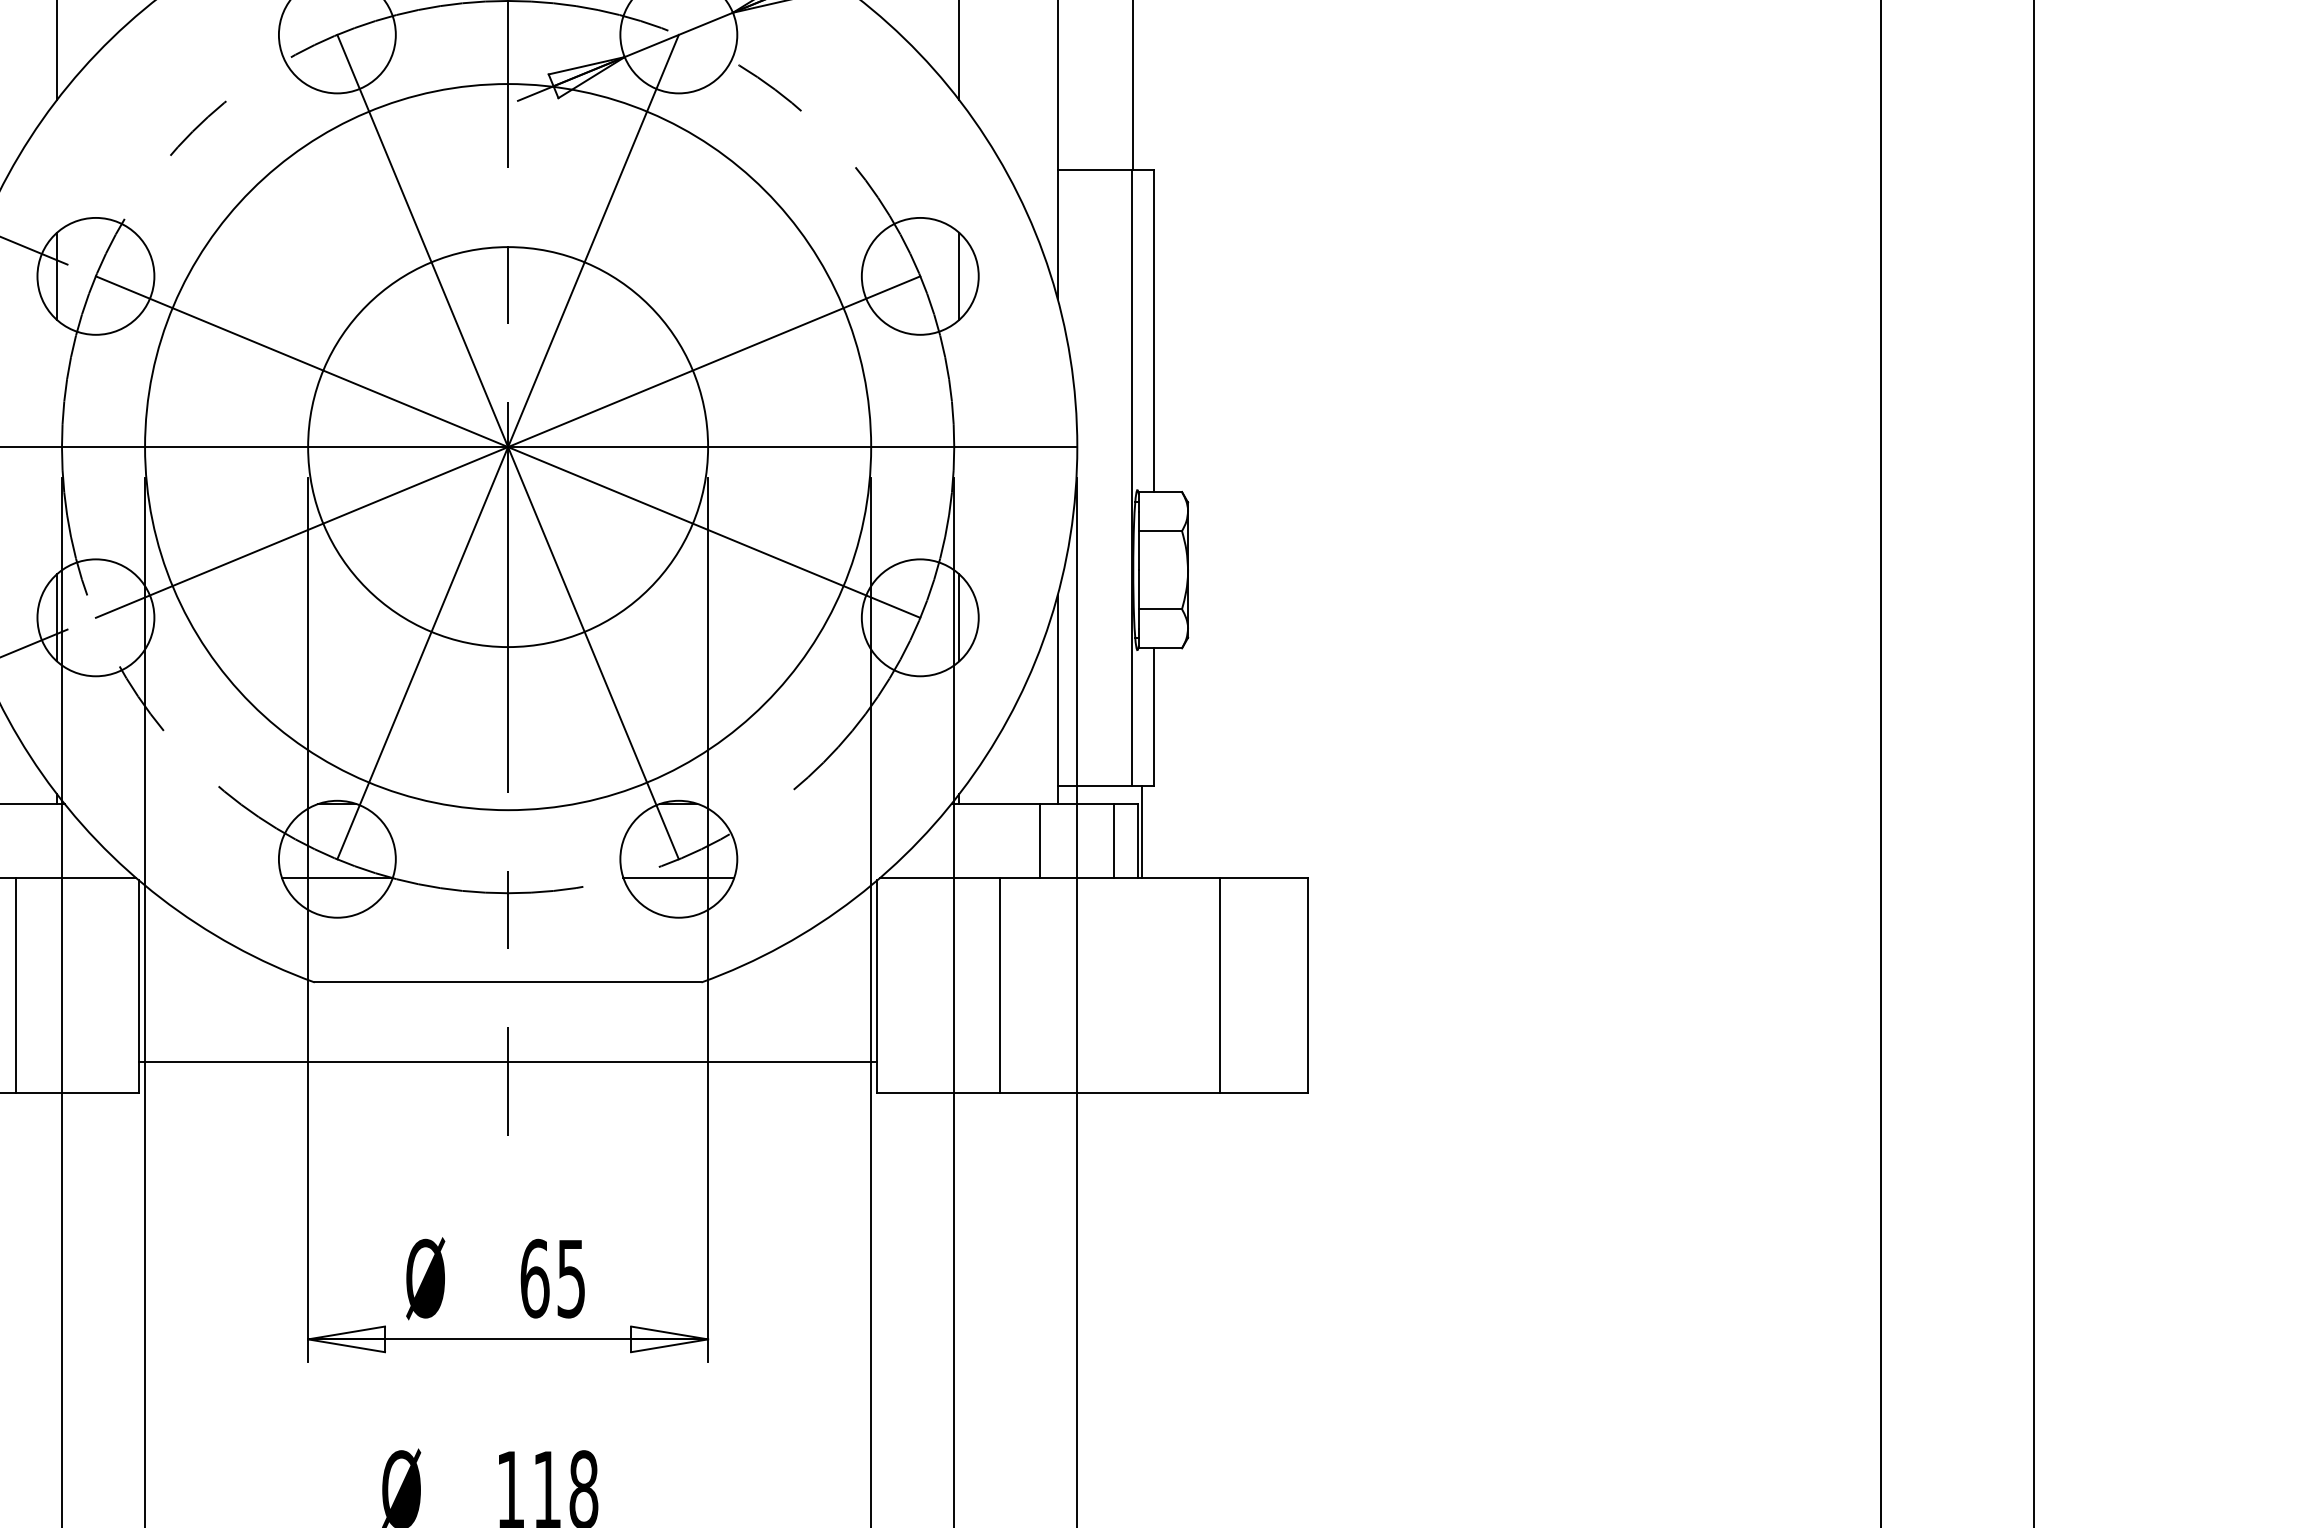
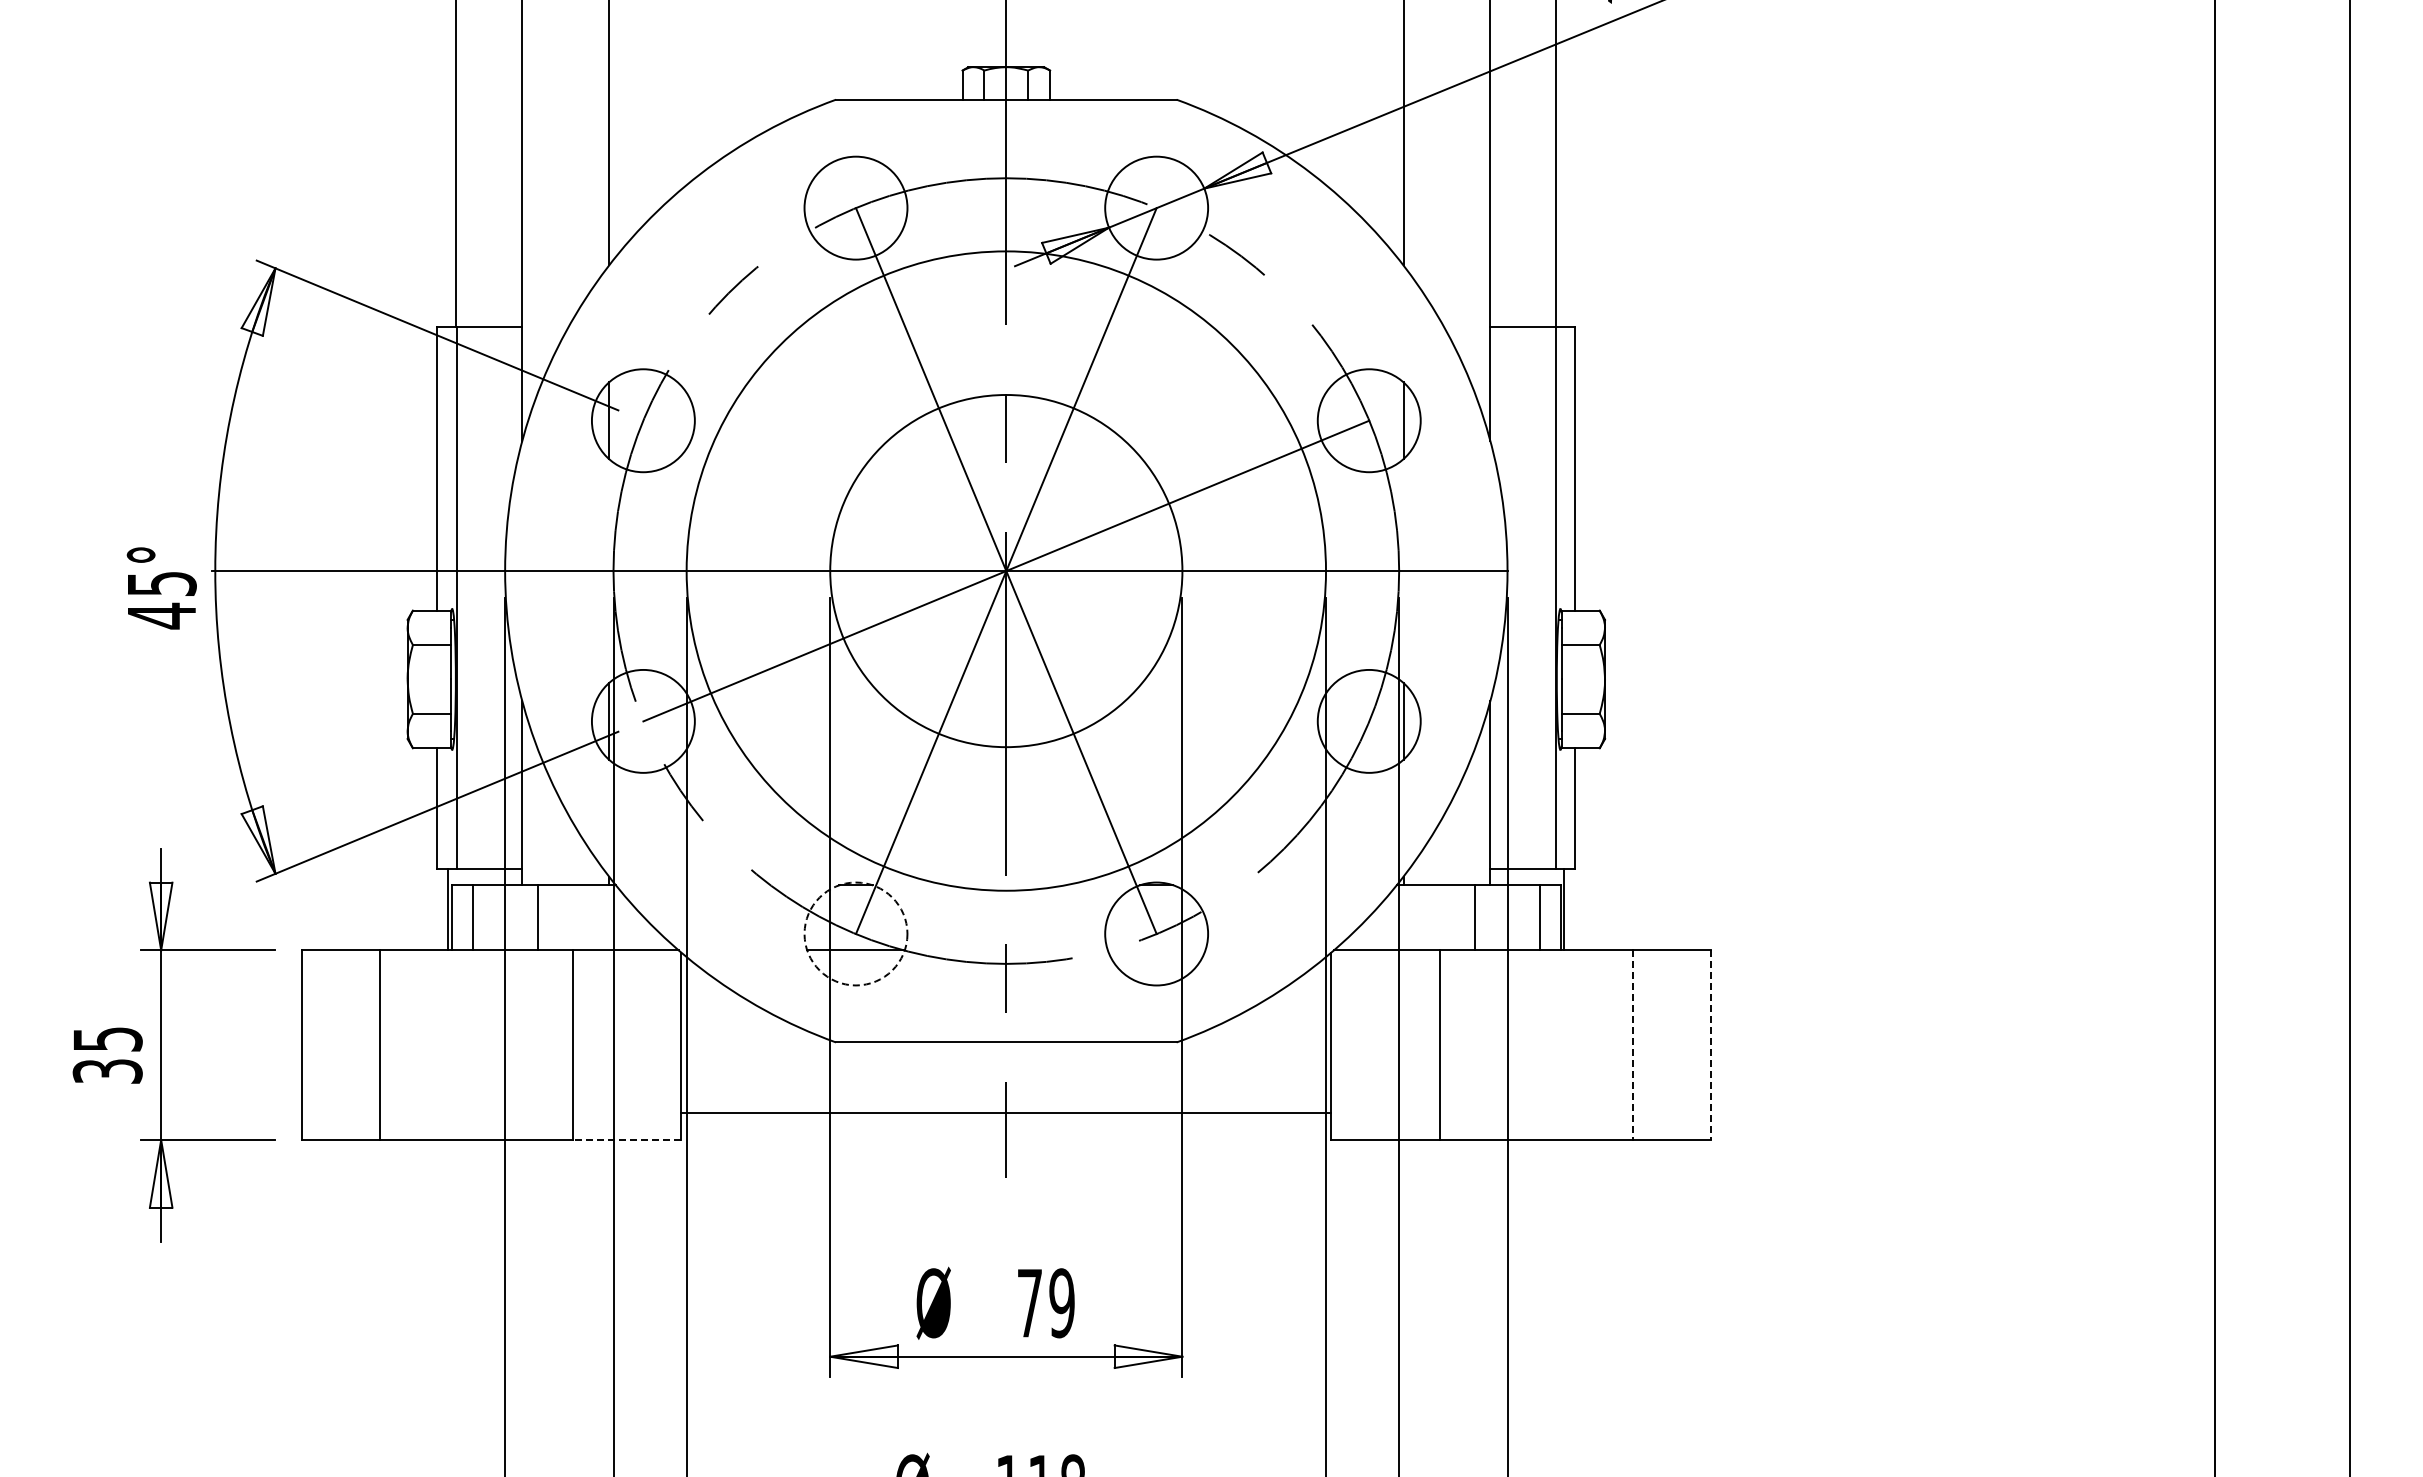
line: (508, 446) -> (1006, 570), removed
circle: (336, 858) -> (855, 933), solid -> dashed
line: (678, 878) -> (1156, 950), removed
line: (1219, 985) -> (1632, 1045), solid -> dashed
line: (1307, 985) -> (1710, 1045), solid -> dashed
line: (76, 1093) -> (626, 1140), solid -> dashed
text: (552, 1278) -> (1045, 1303), 65 -> 79

